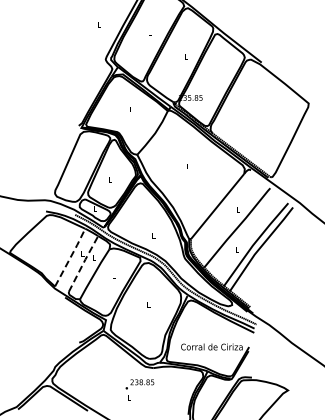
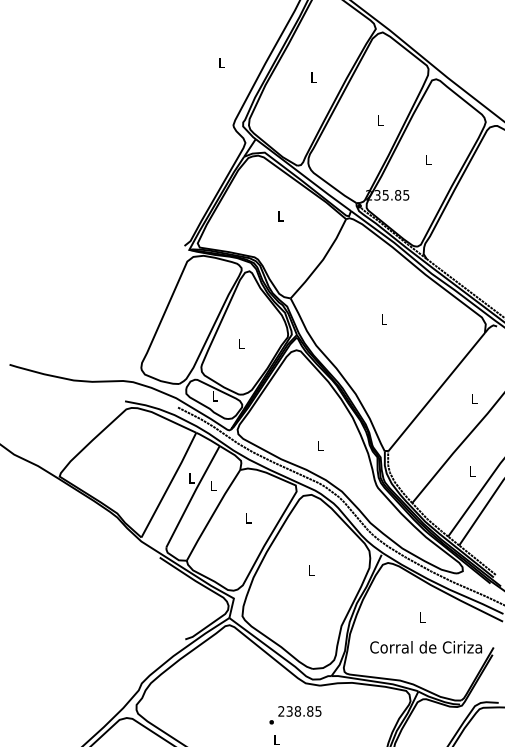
line: (70, 257) -> (169, 484), dashed -> solid
line: (83, 263) -> (193, 495), dashed -> solid

